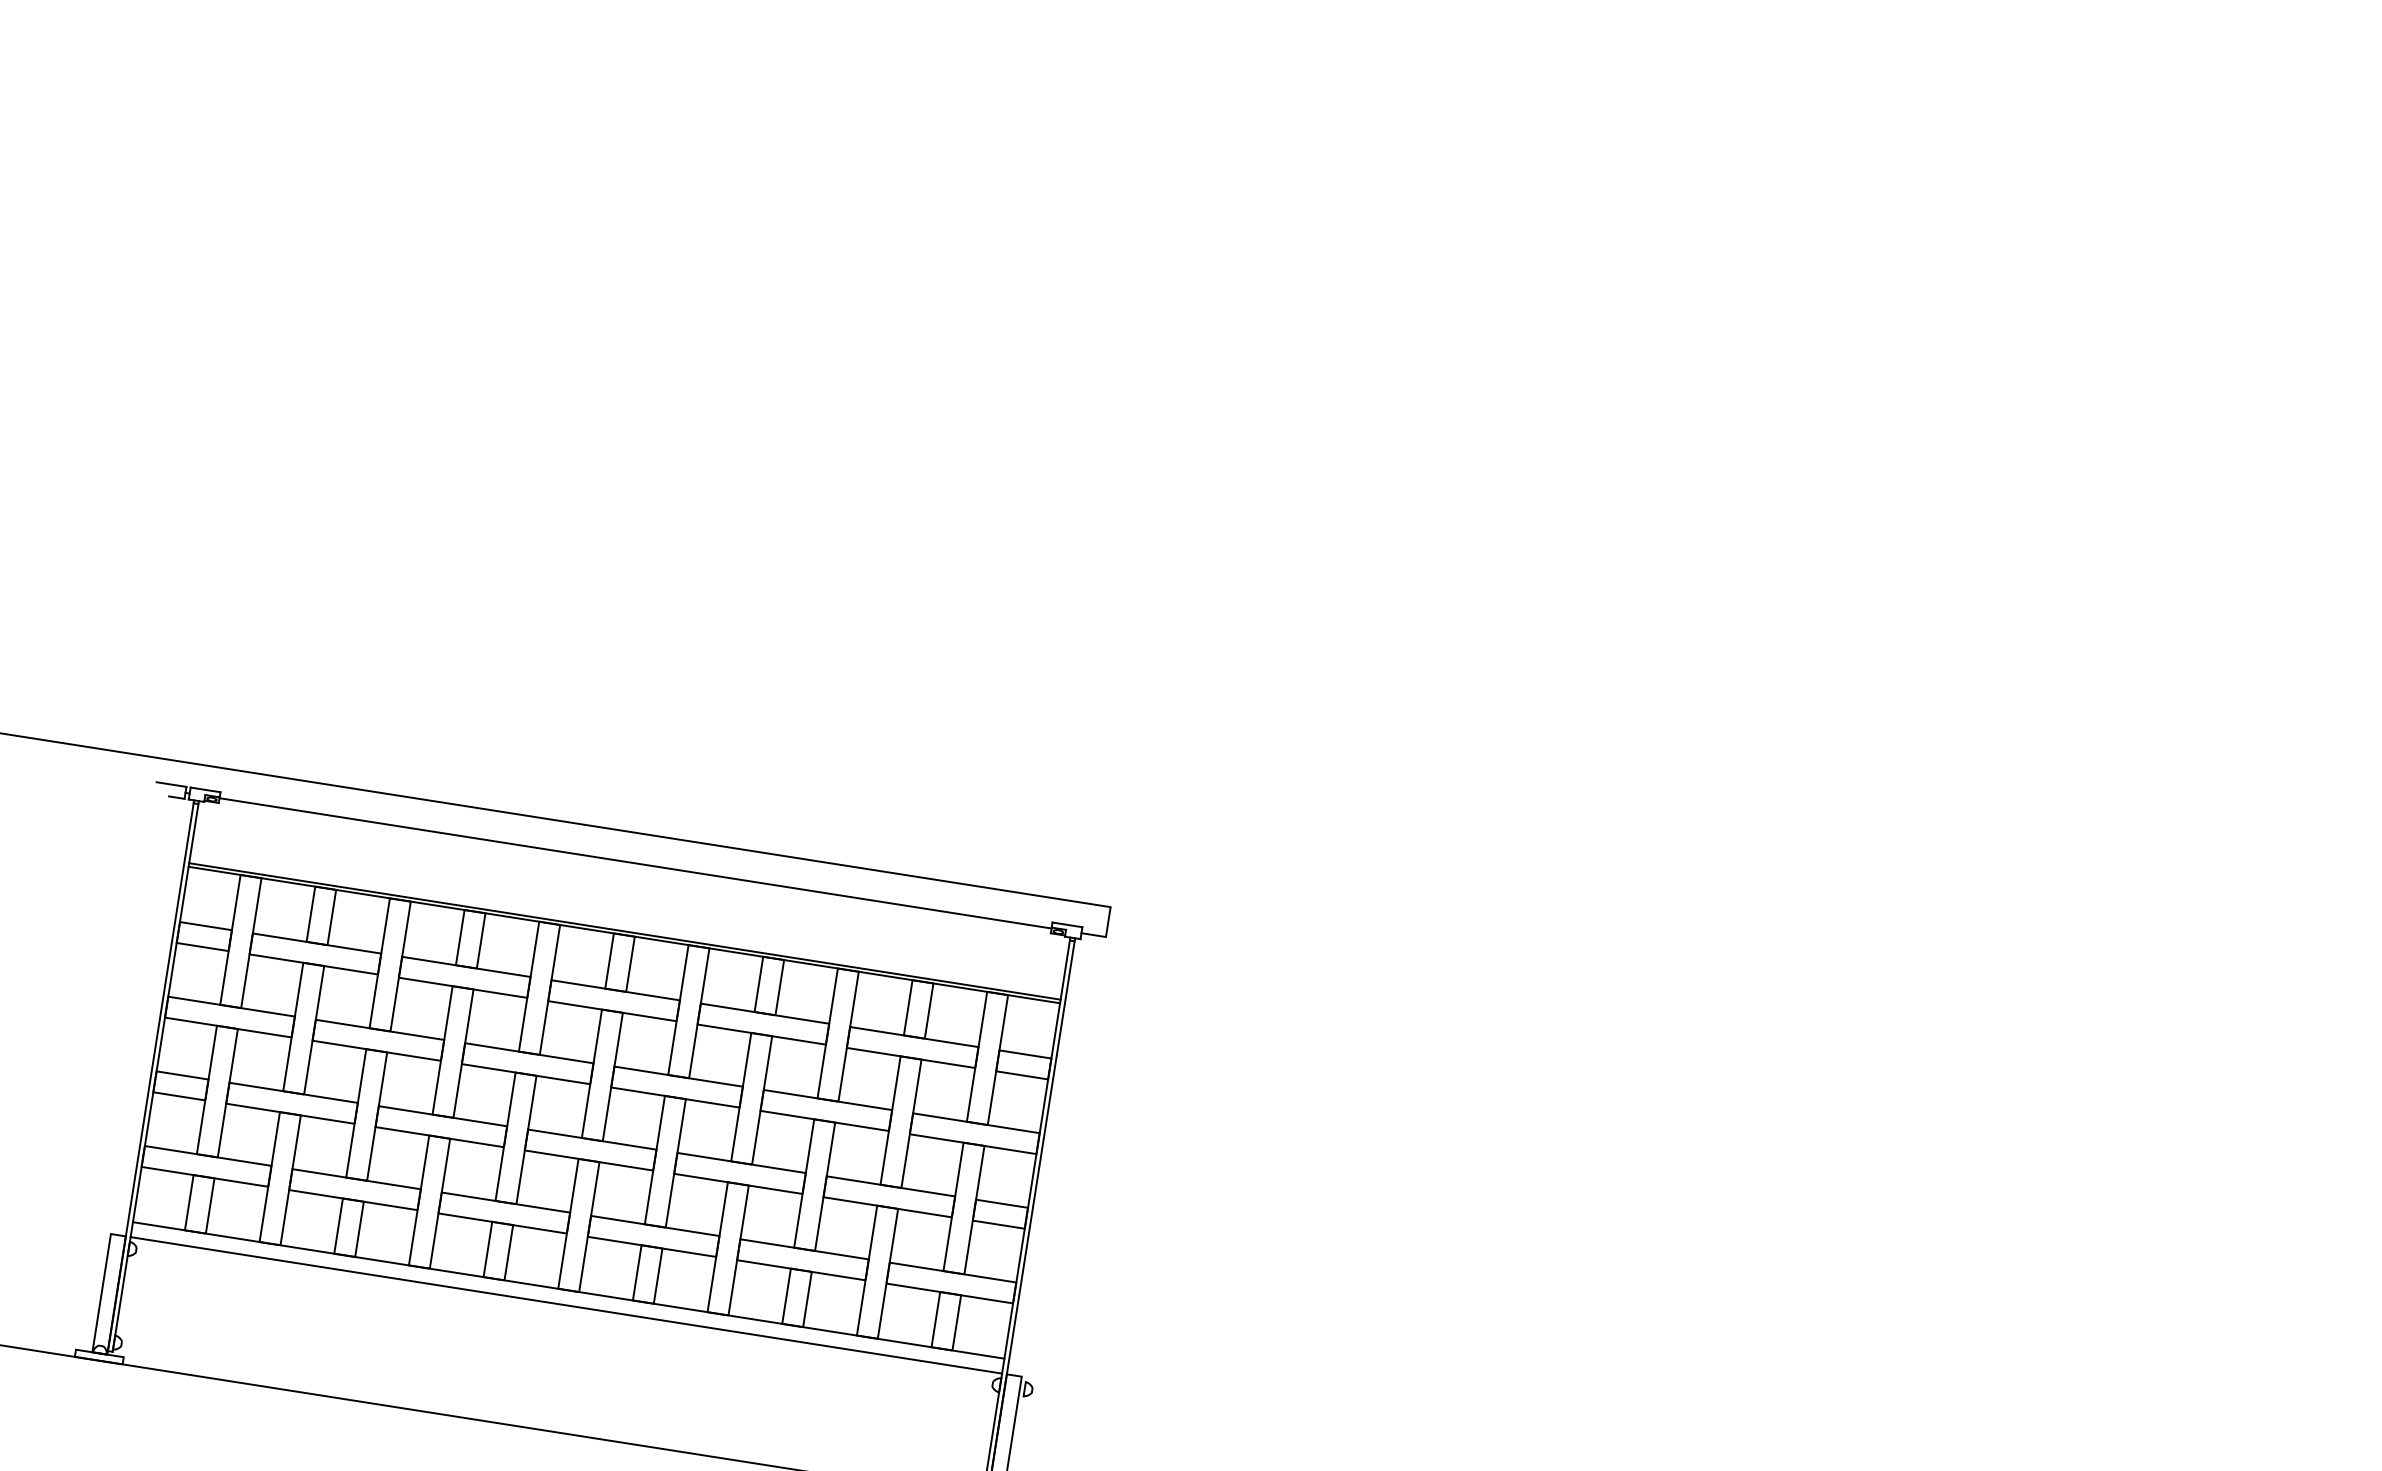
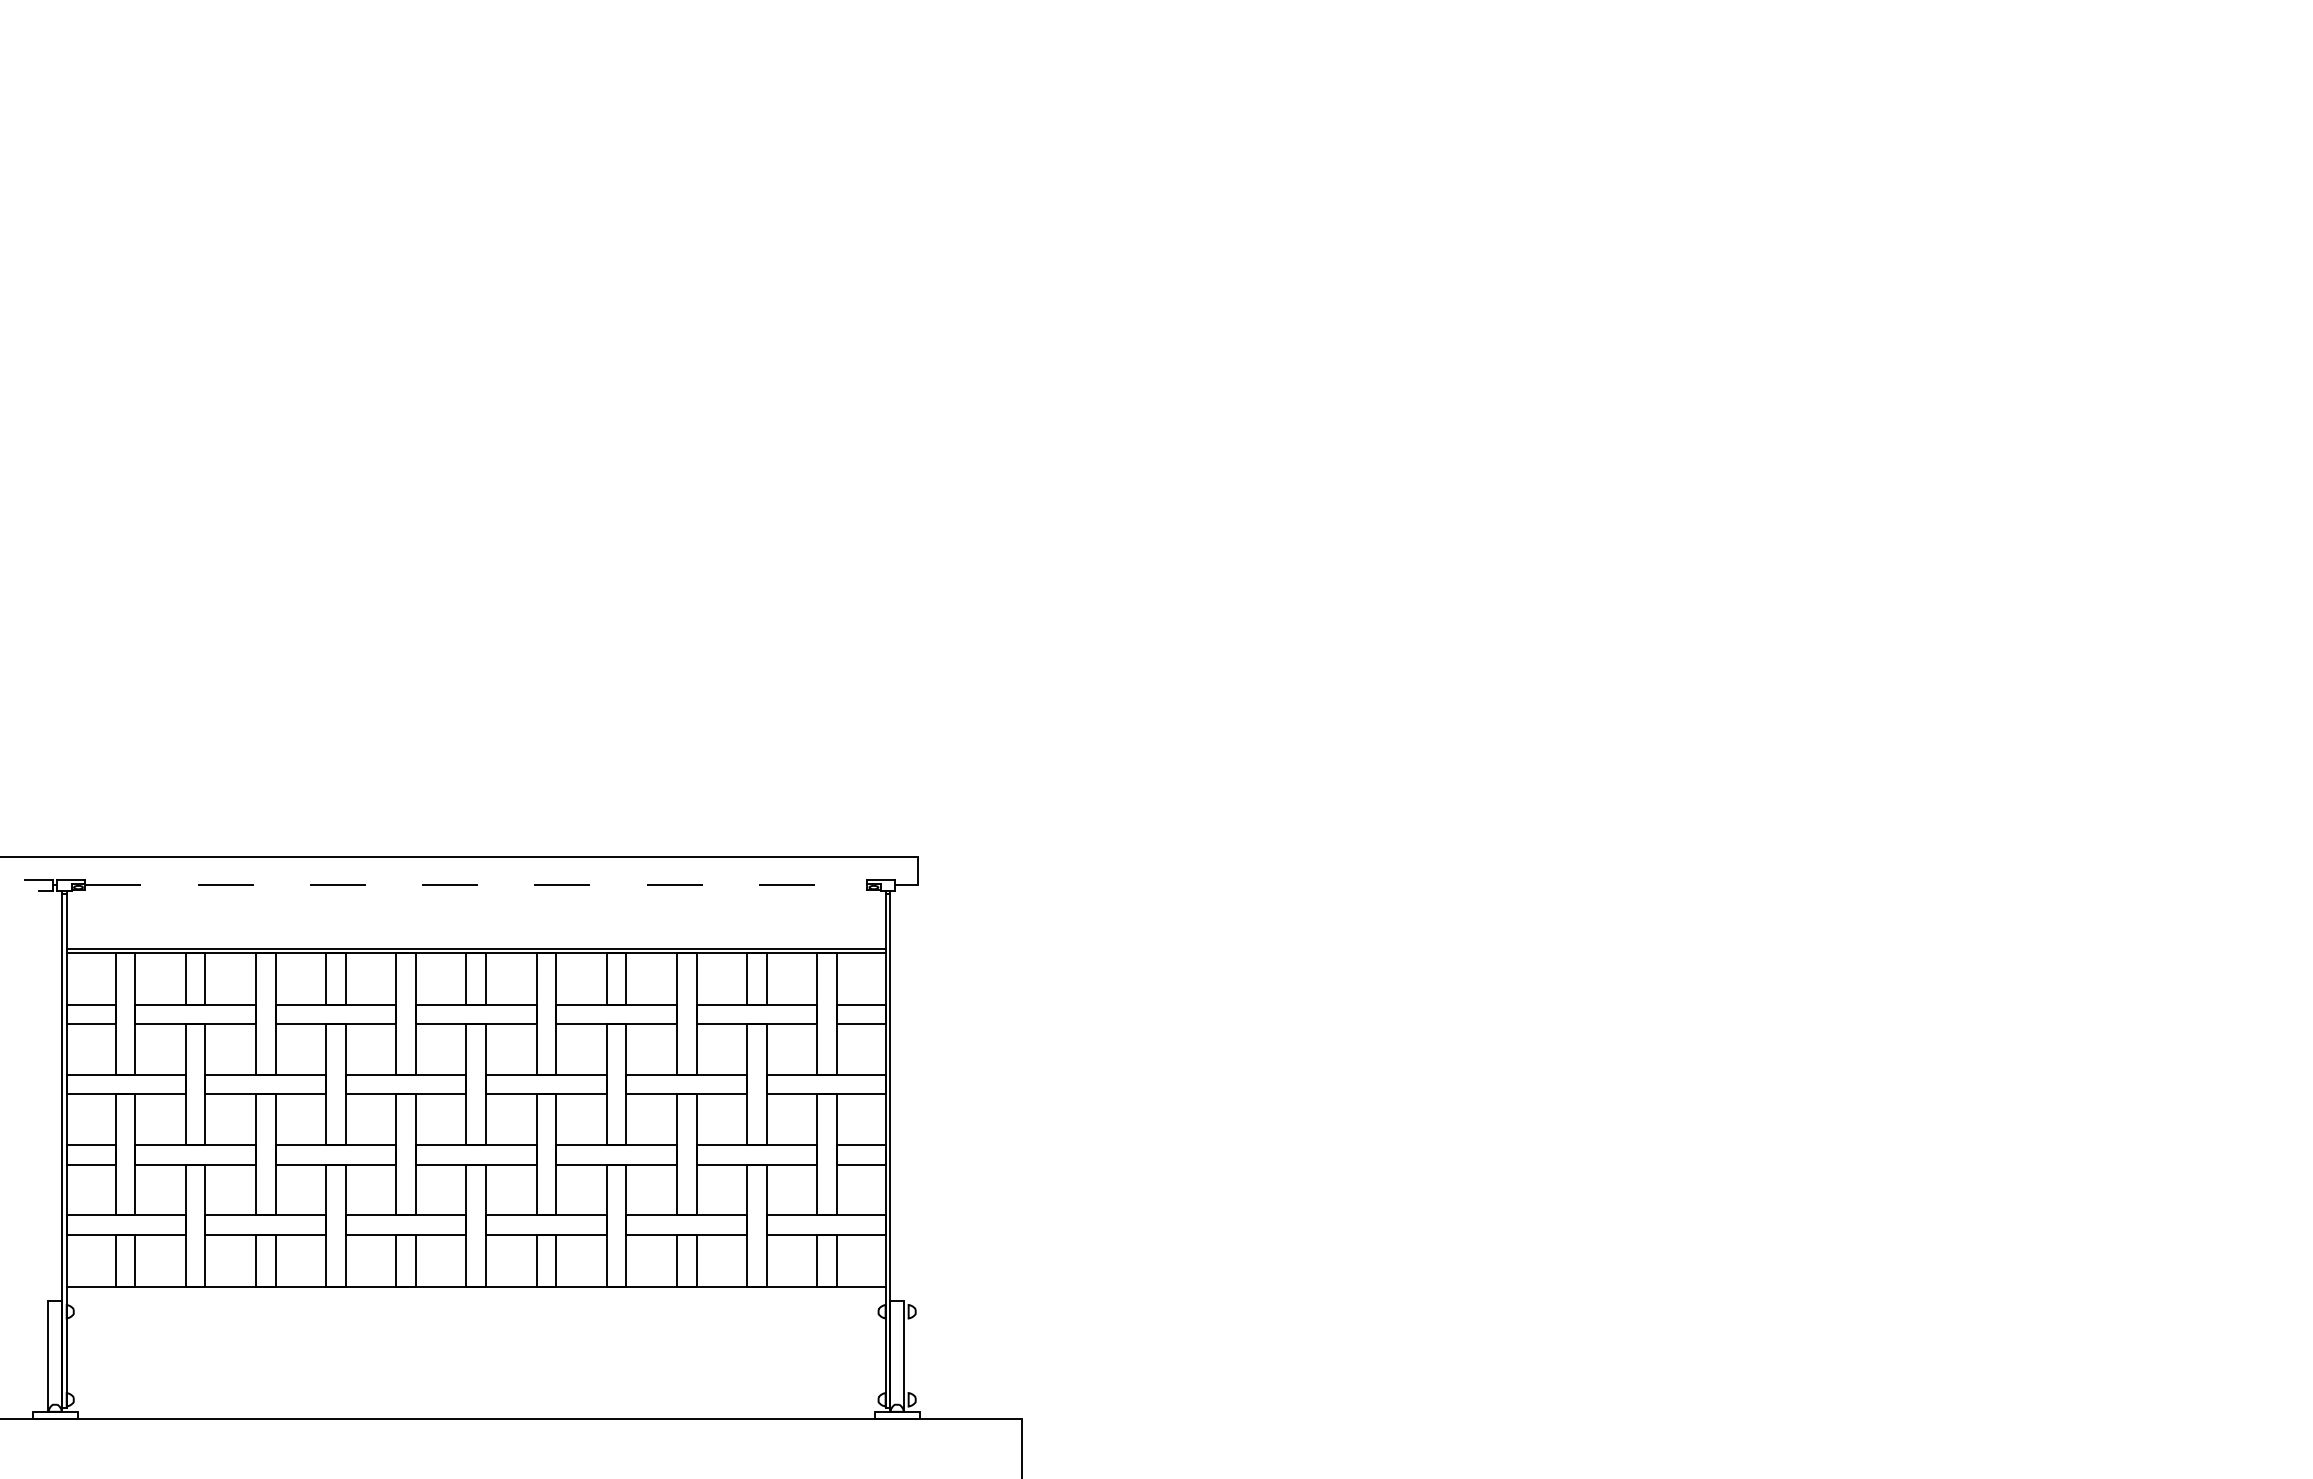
line: (635, 863) -> (476, 885), solid -> dashed
line: (565, 1305) -> (475, 1300), removed

